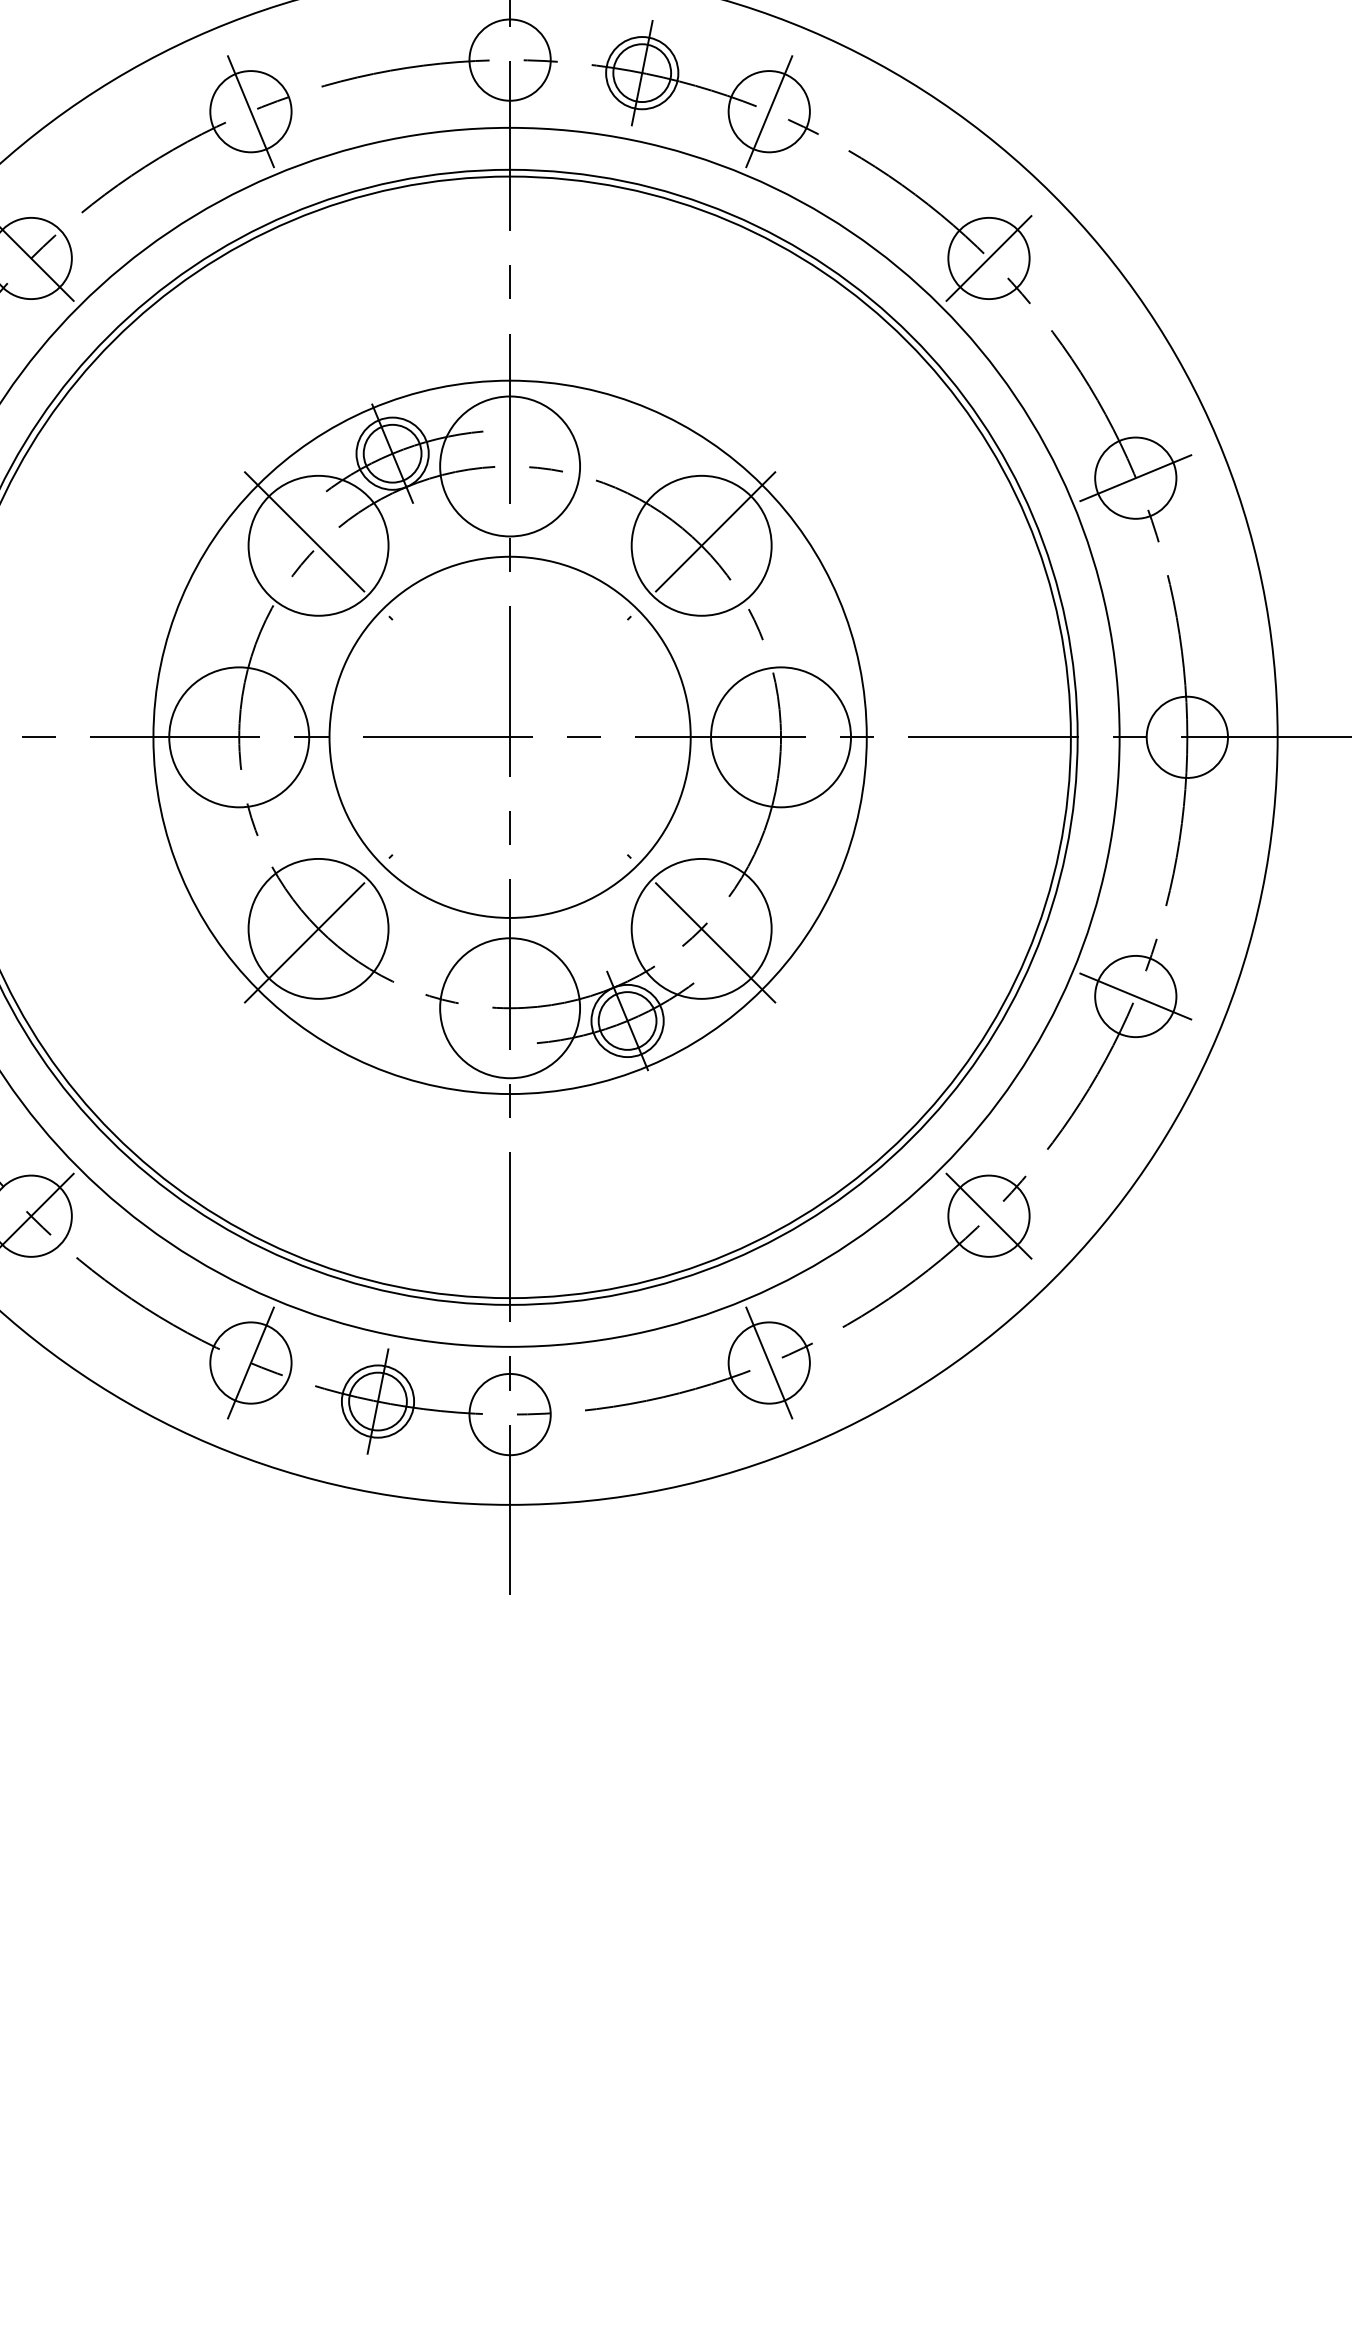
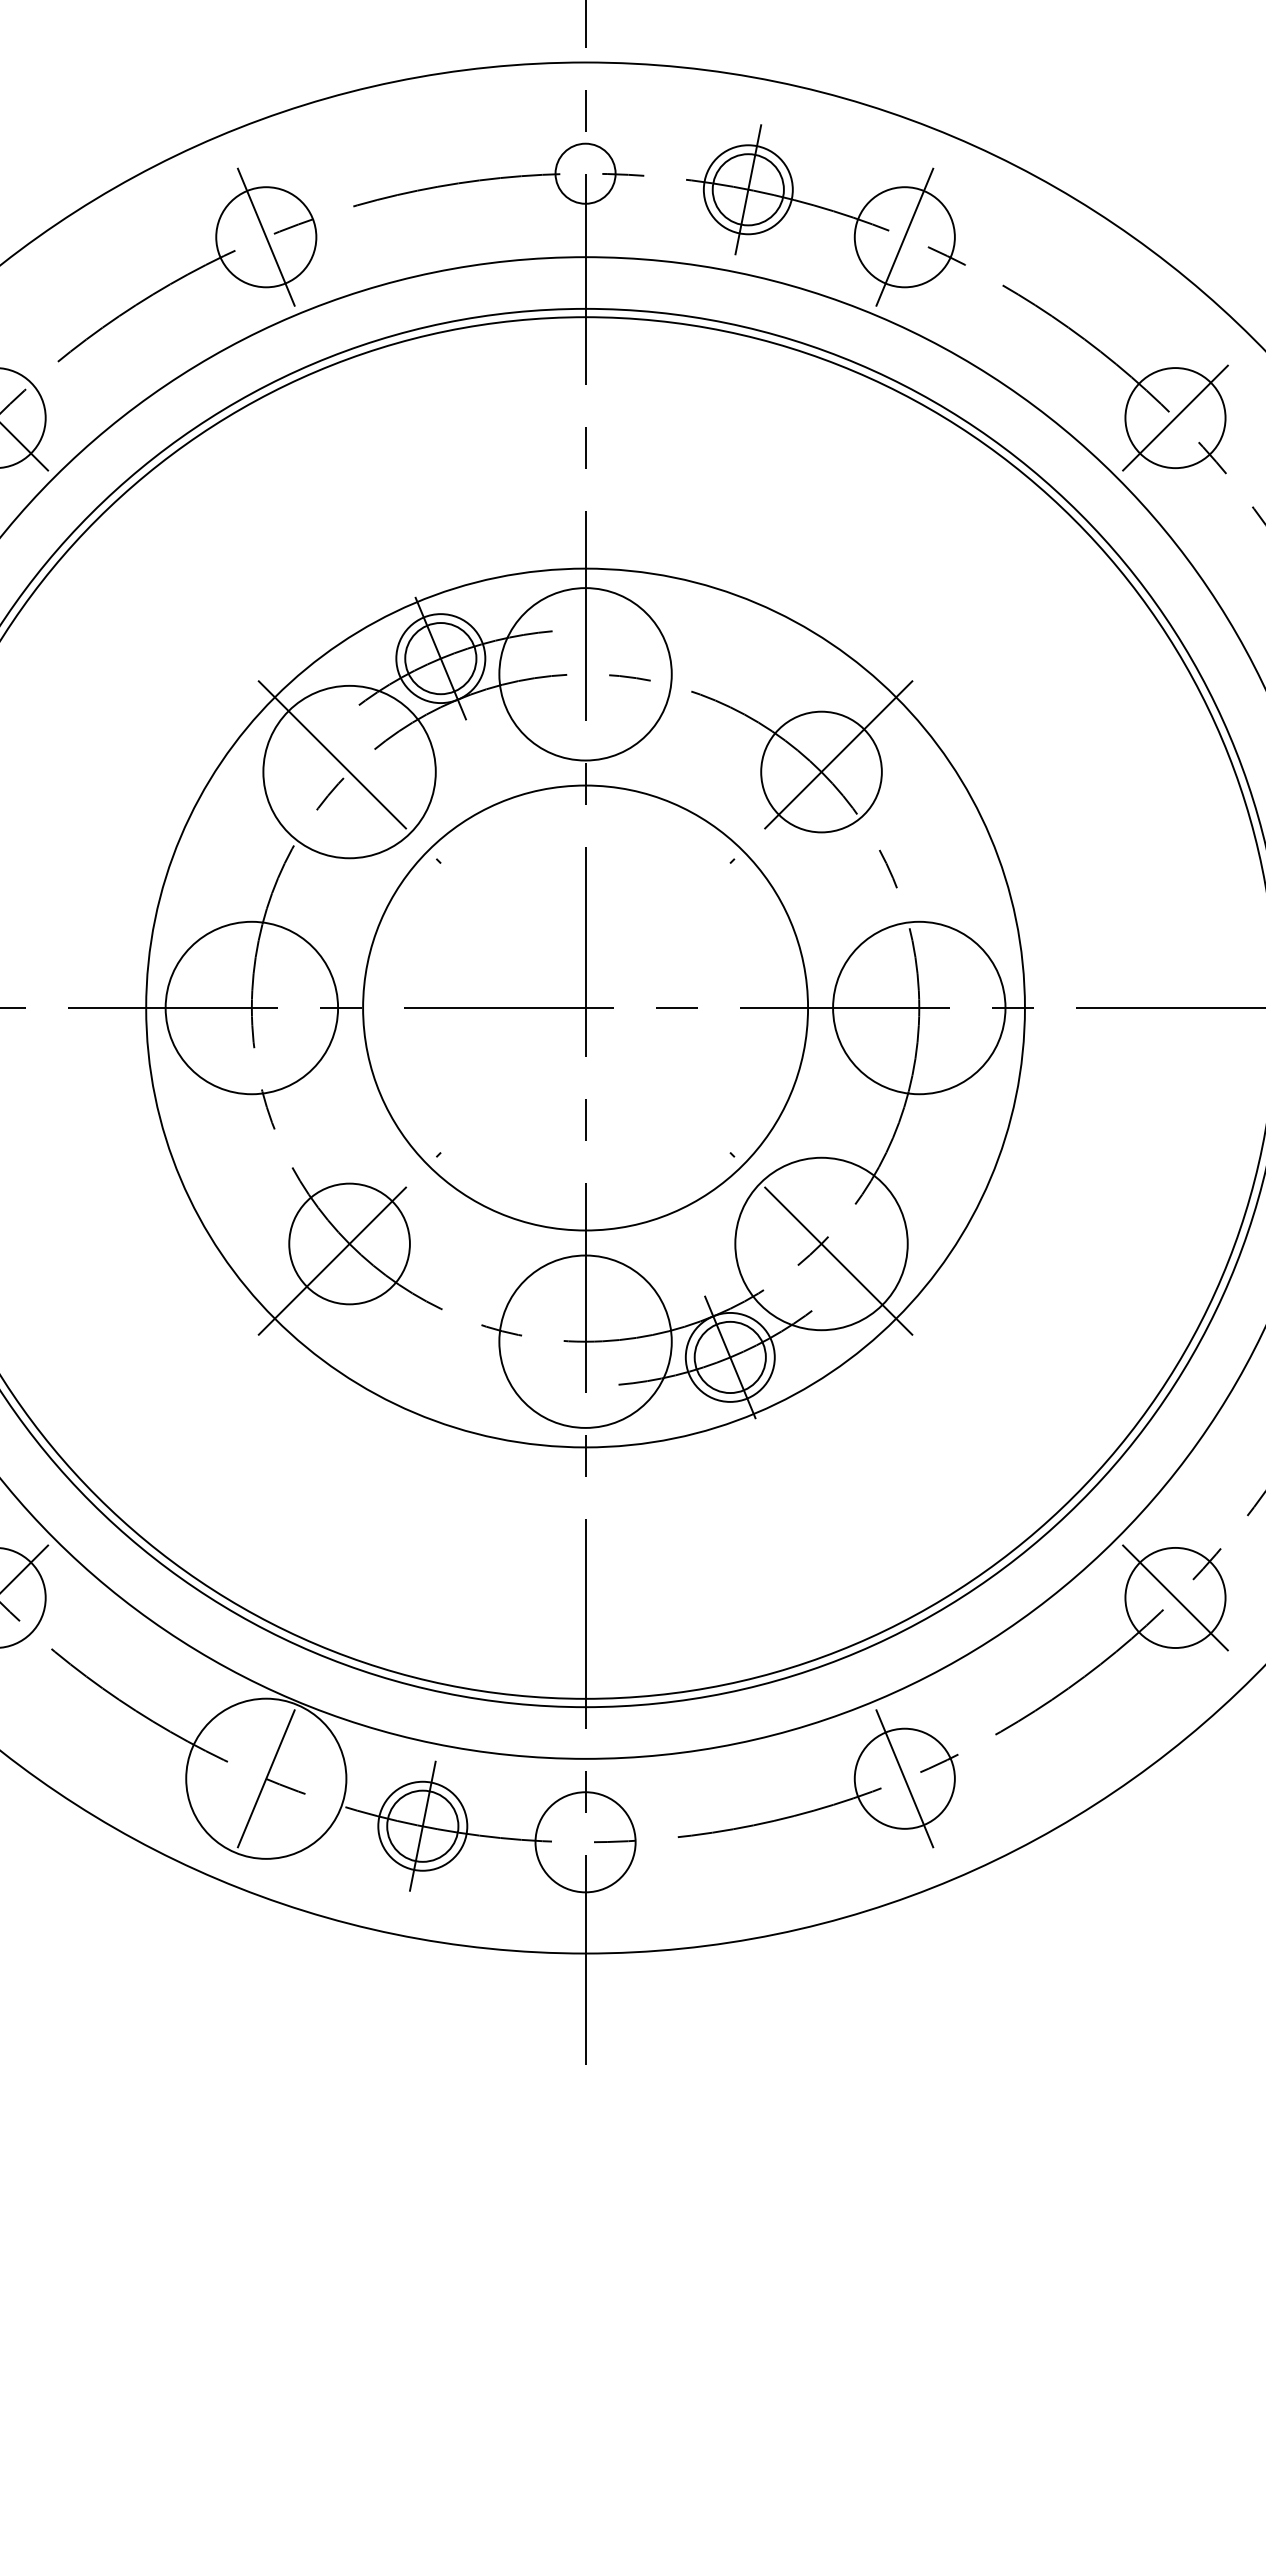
circle: (509, 59) -> (584, 172), size x0.6
circle: (701, 545) -> (821, 771), size x0.7
circle: (318, 928) -> (349, 1243), size x0.7
circle: (250, 1362) -> (265, 1778), size x1.6

